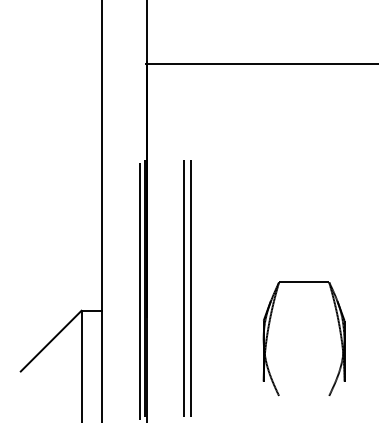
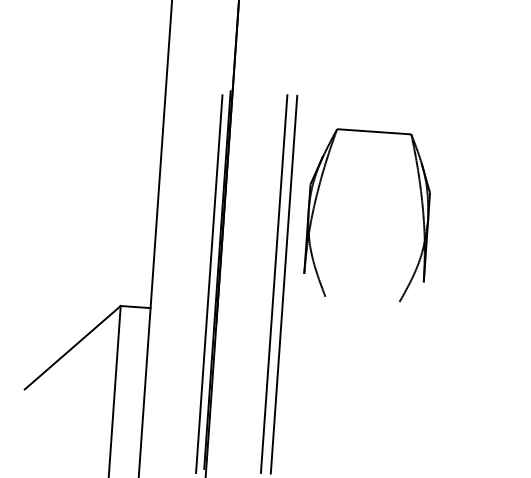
part: (268, 335) -> (316, 206), moved

